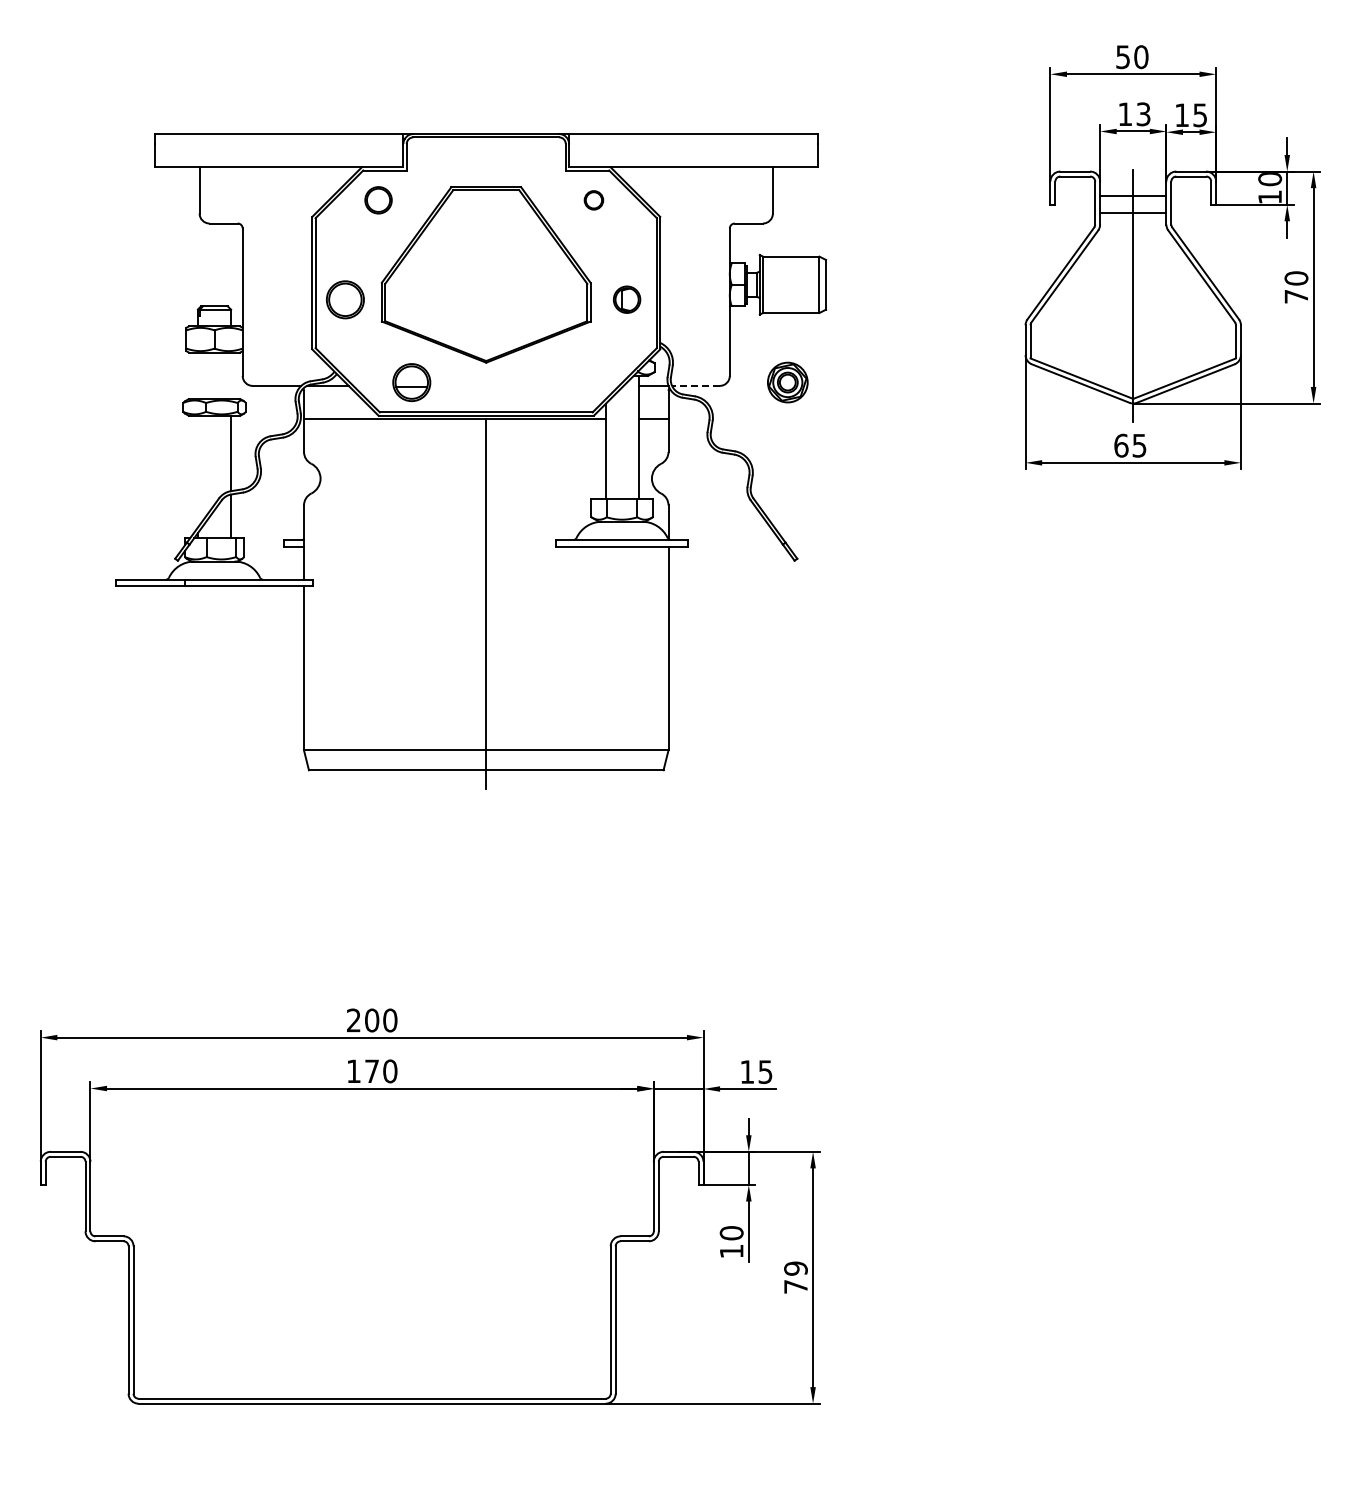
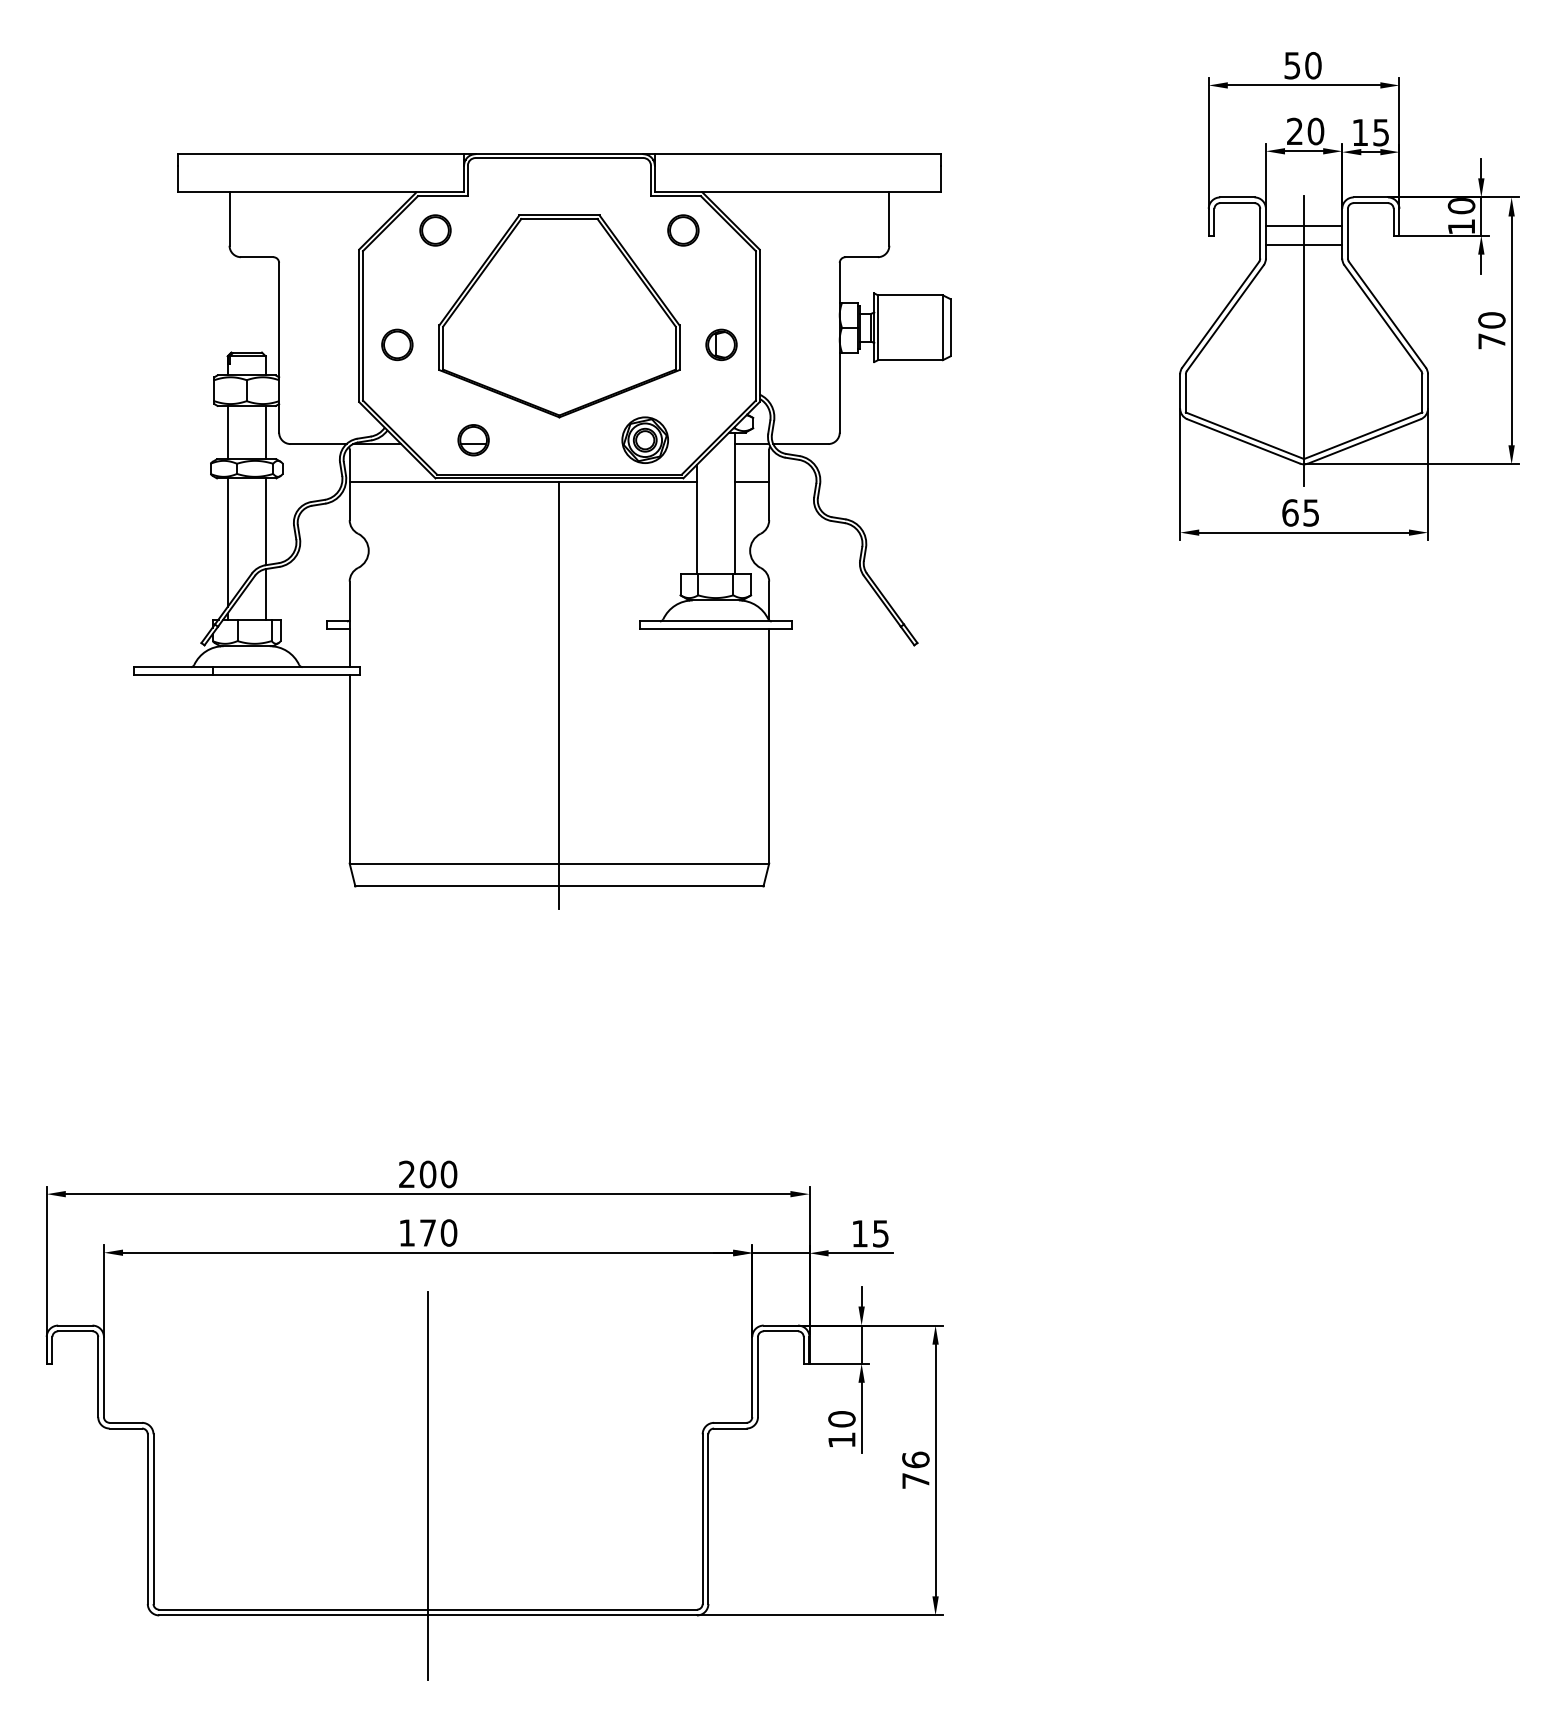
text: (1134, 114) -> (1305, 131), 13 -> 20
part: (593, 200) -> (682, 230), size x1.43
part: (345, 299) -> (397, 344), size x0.71
line: (197, 375) -> (227, 432), added
line: (231, 375) -> (266, 432), added
part: (411, 382) -> (473, 440), size x0.71
part: (787, 382) -> (644, 440), moved
line: (695, 385) -> (800, 443), dashed -> solid
line: (197, 471) -> (227, 542), added
text: (795, 1268) -> (915, 1459), 79 -> 76
line: (372, 1290) -> (428, 1485), added

